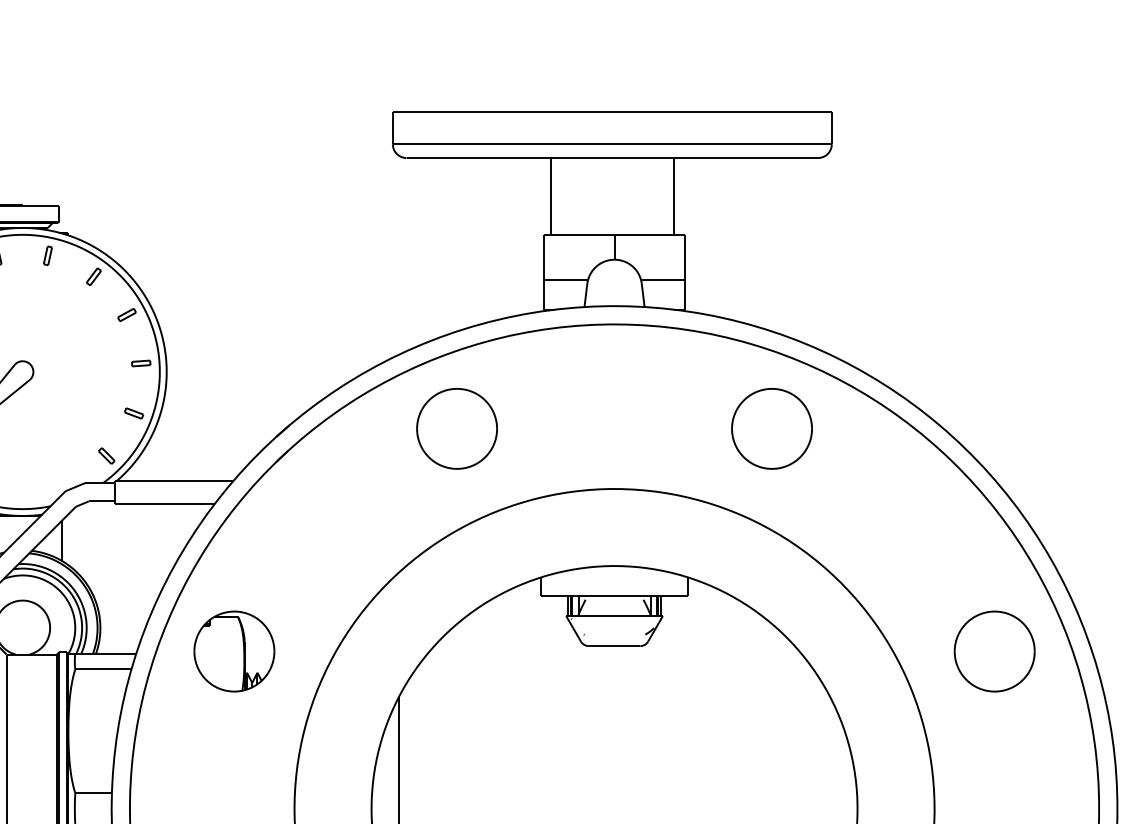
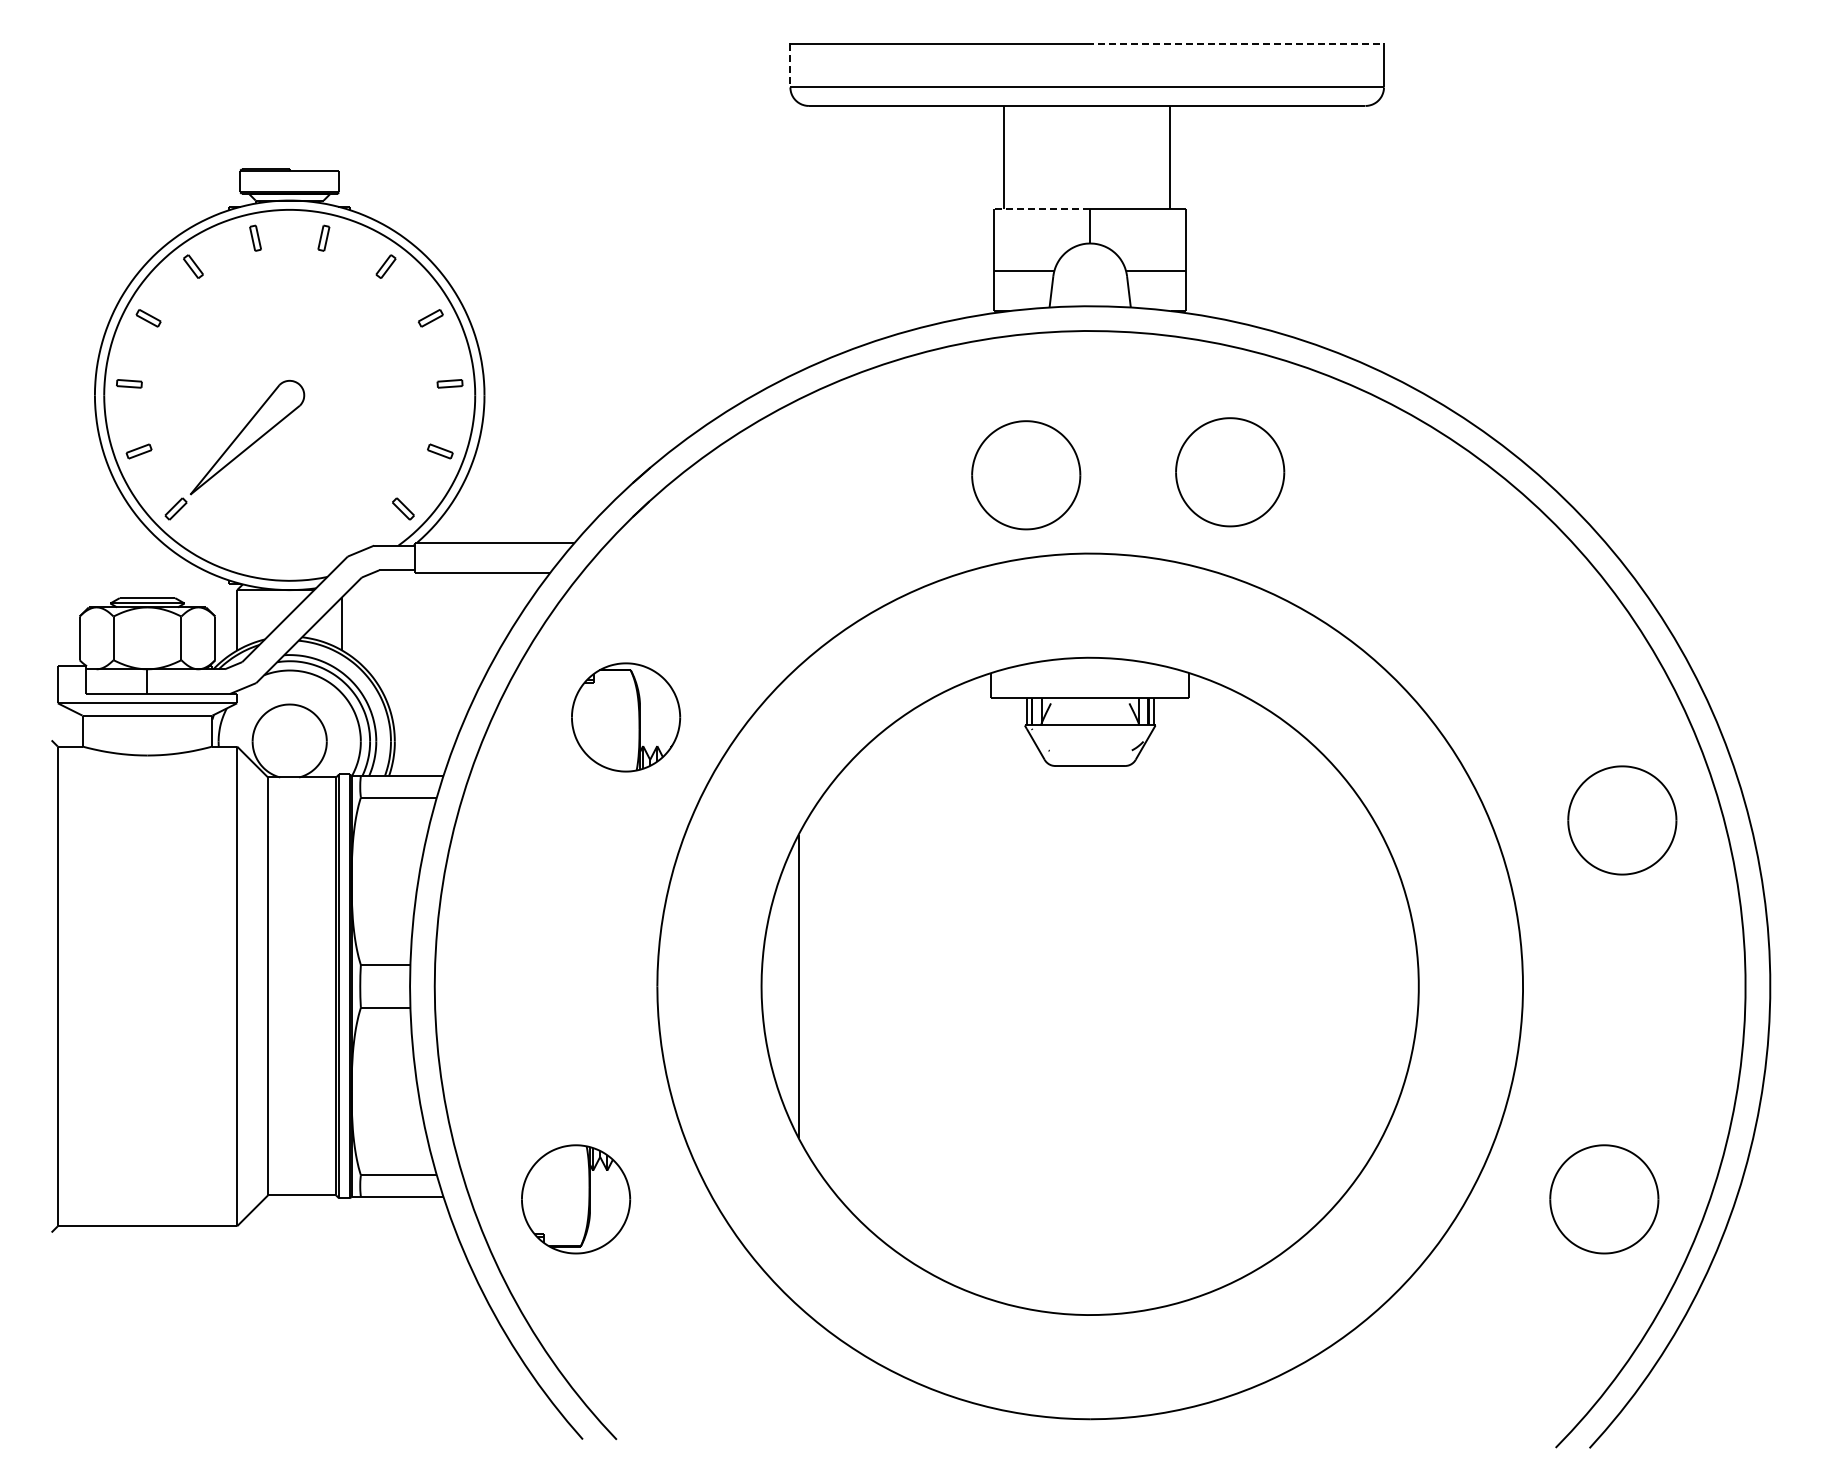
line: (722, 112) -> (1236, 44), solid -> dashed
line: (392, 128) -> (790, 65), solid -> dashed
line: (579, 234) -> (1042, 209), solid -> dashed
part: (457, 429) -> (1026, 475), moved
part: (772, 429) -> (1230, 472), moved
part: (234, 651) -> (626, 717), moved
part: (994, 651) -> (1622, 820), moved

